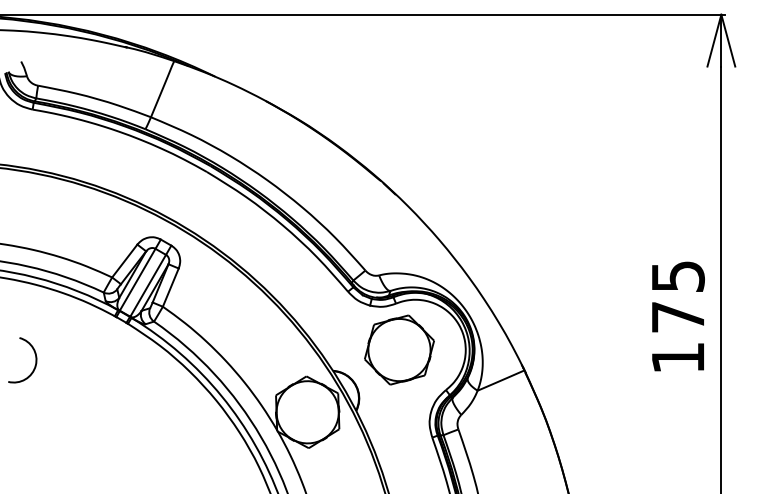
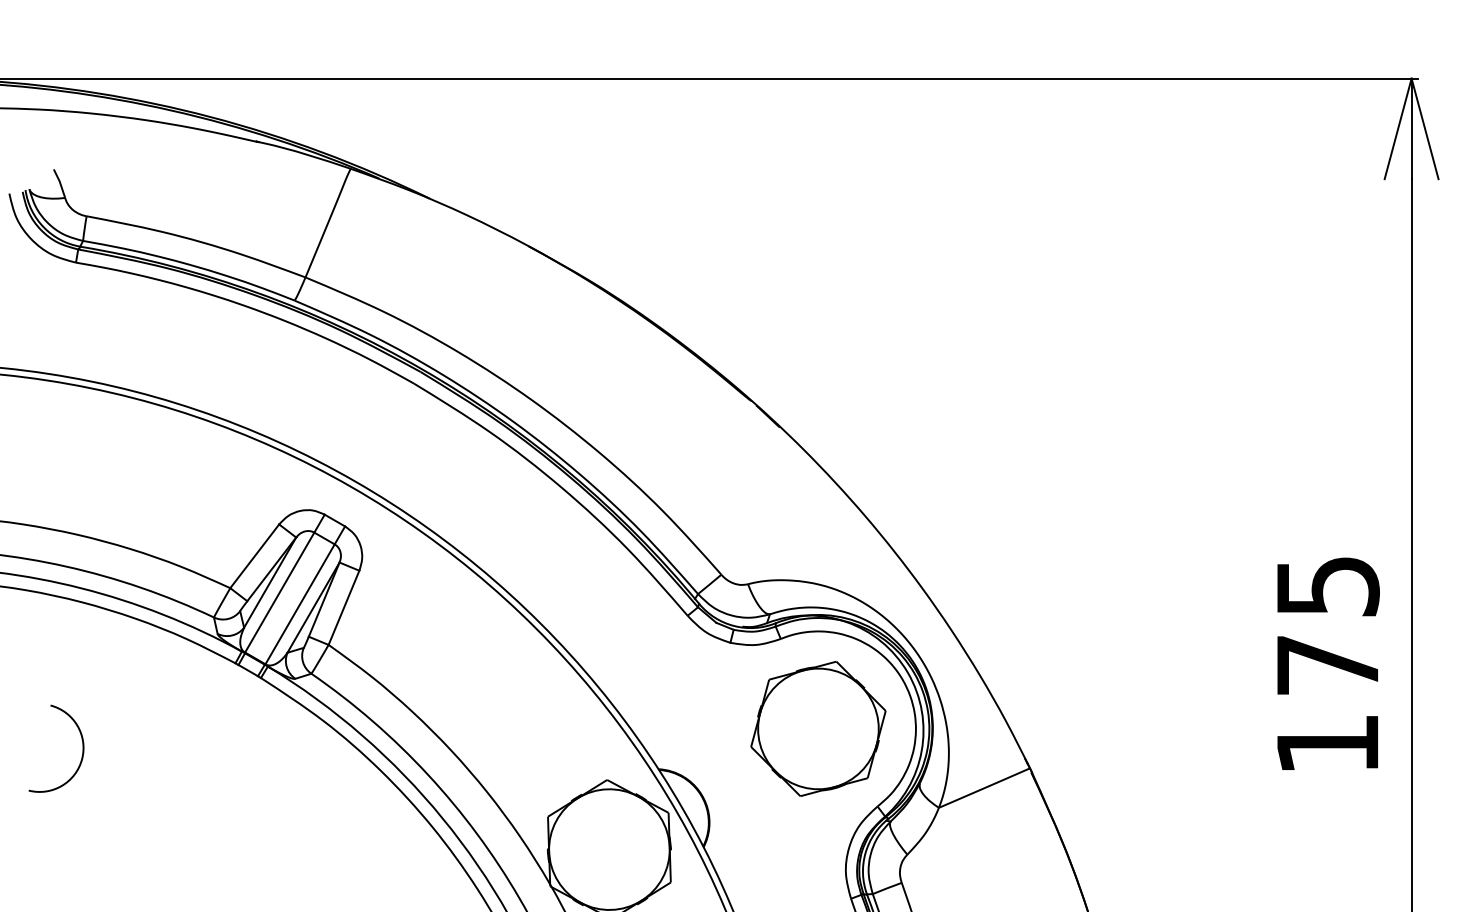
part: (399, 349) -> (818, 727), moved

